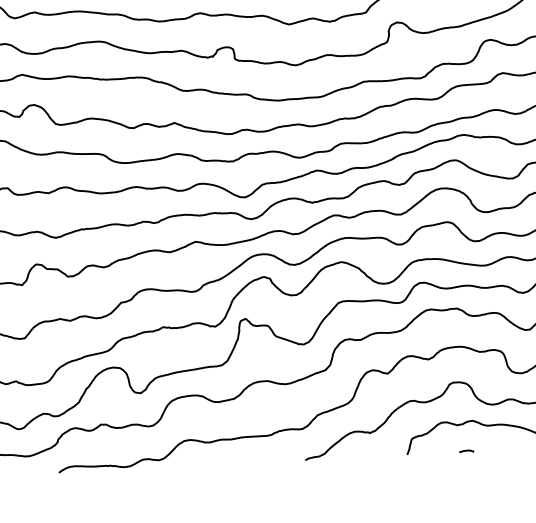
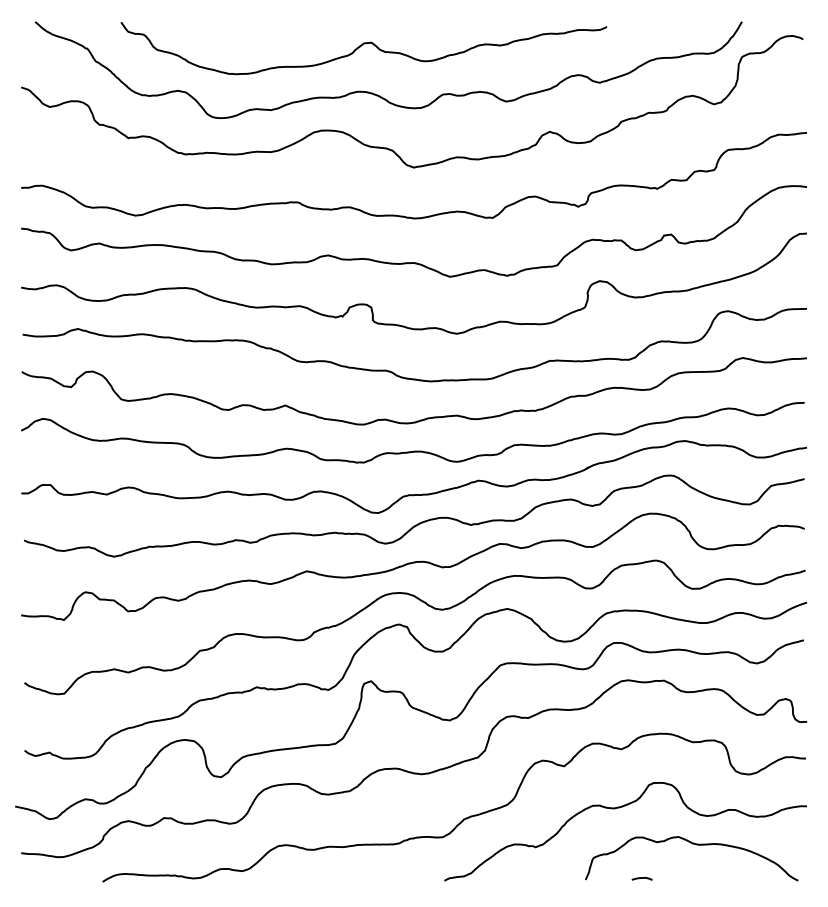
curve: (466, 451) -> (641, 878), moved

